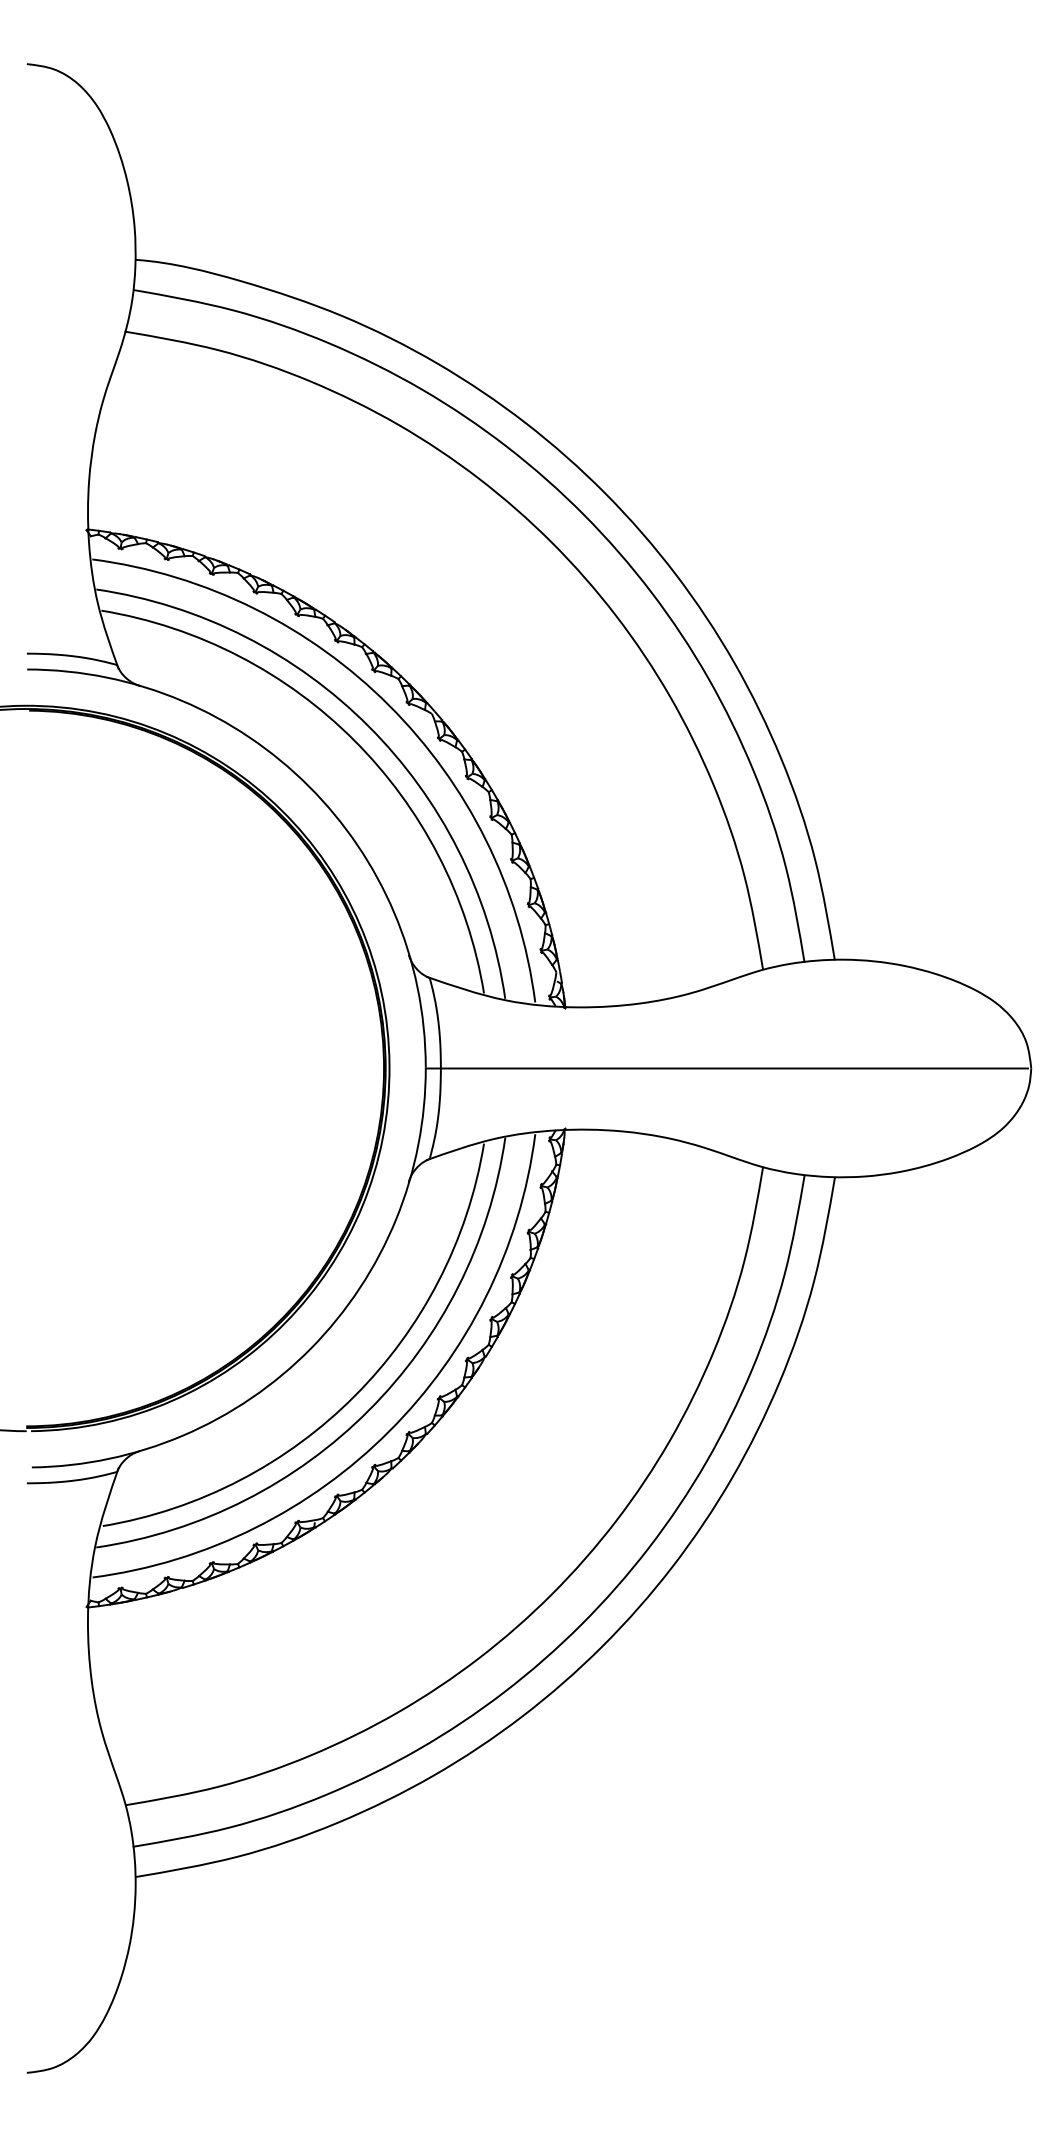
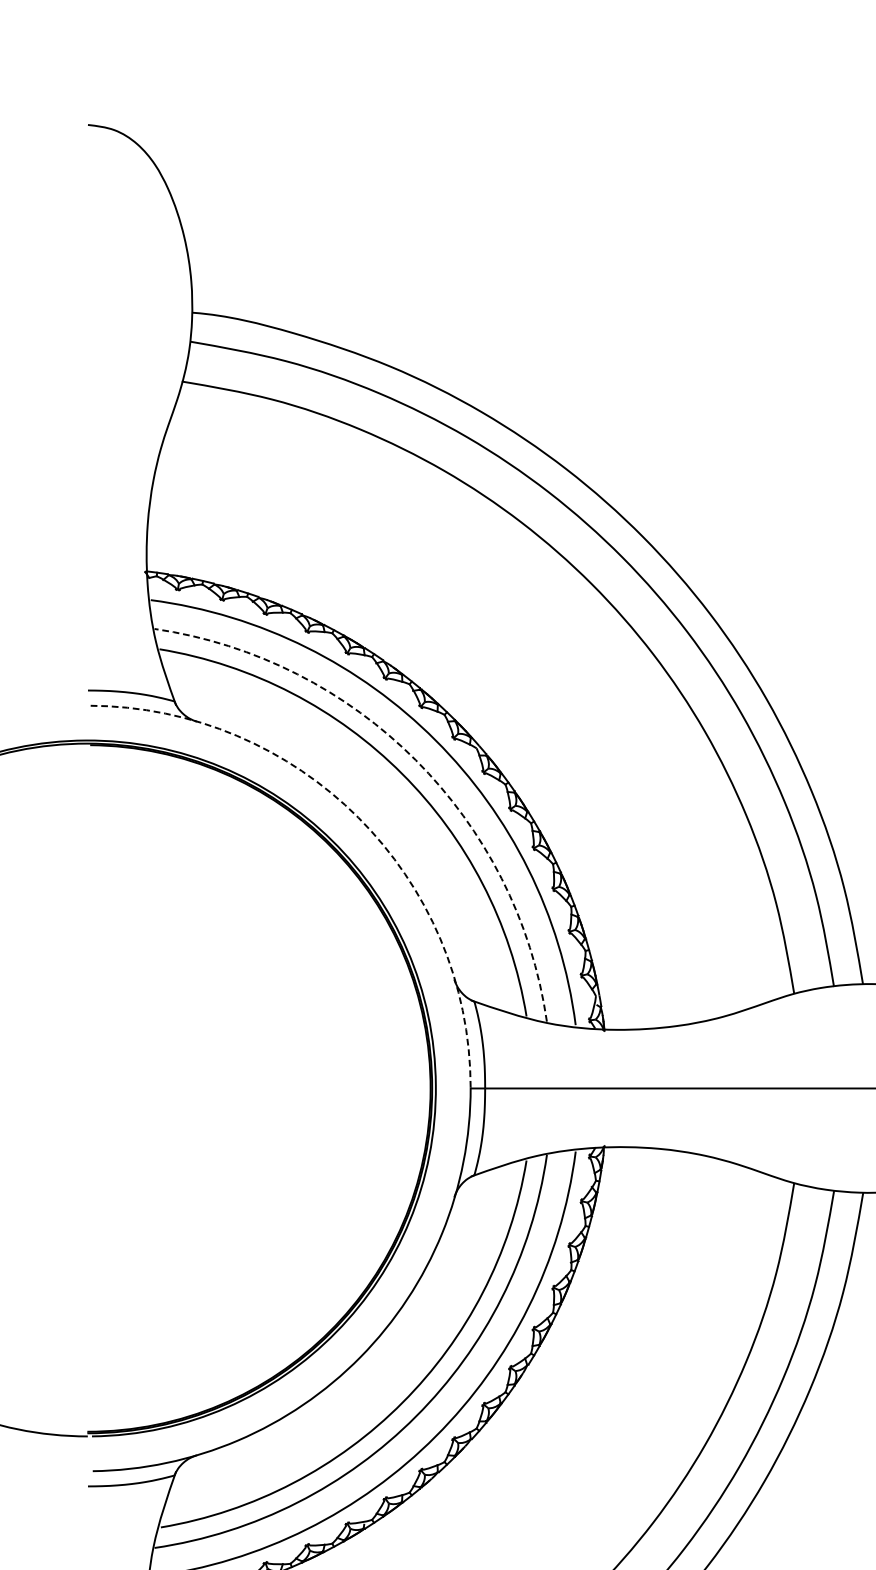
arc: (368, 726) -> (415, 760), solid -> dashed
arc: (308, 786) -> (358, 817), solid -> dashed

